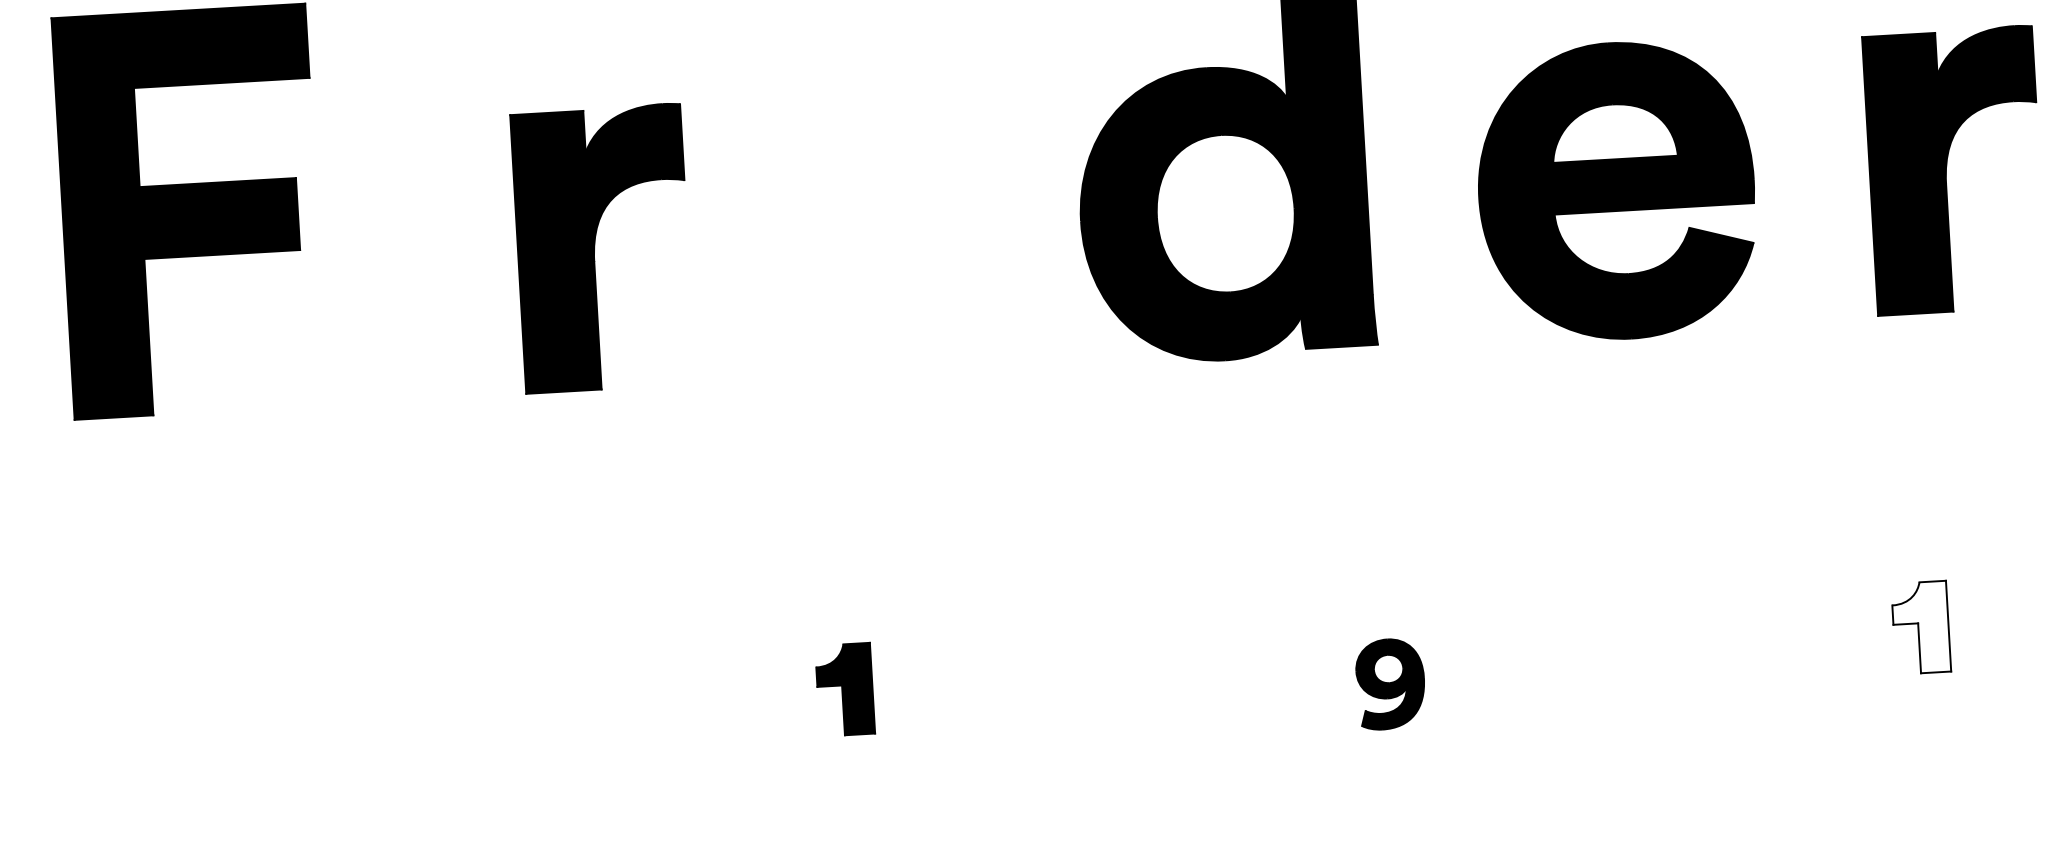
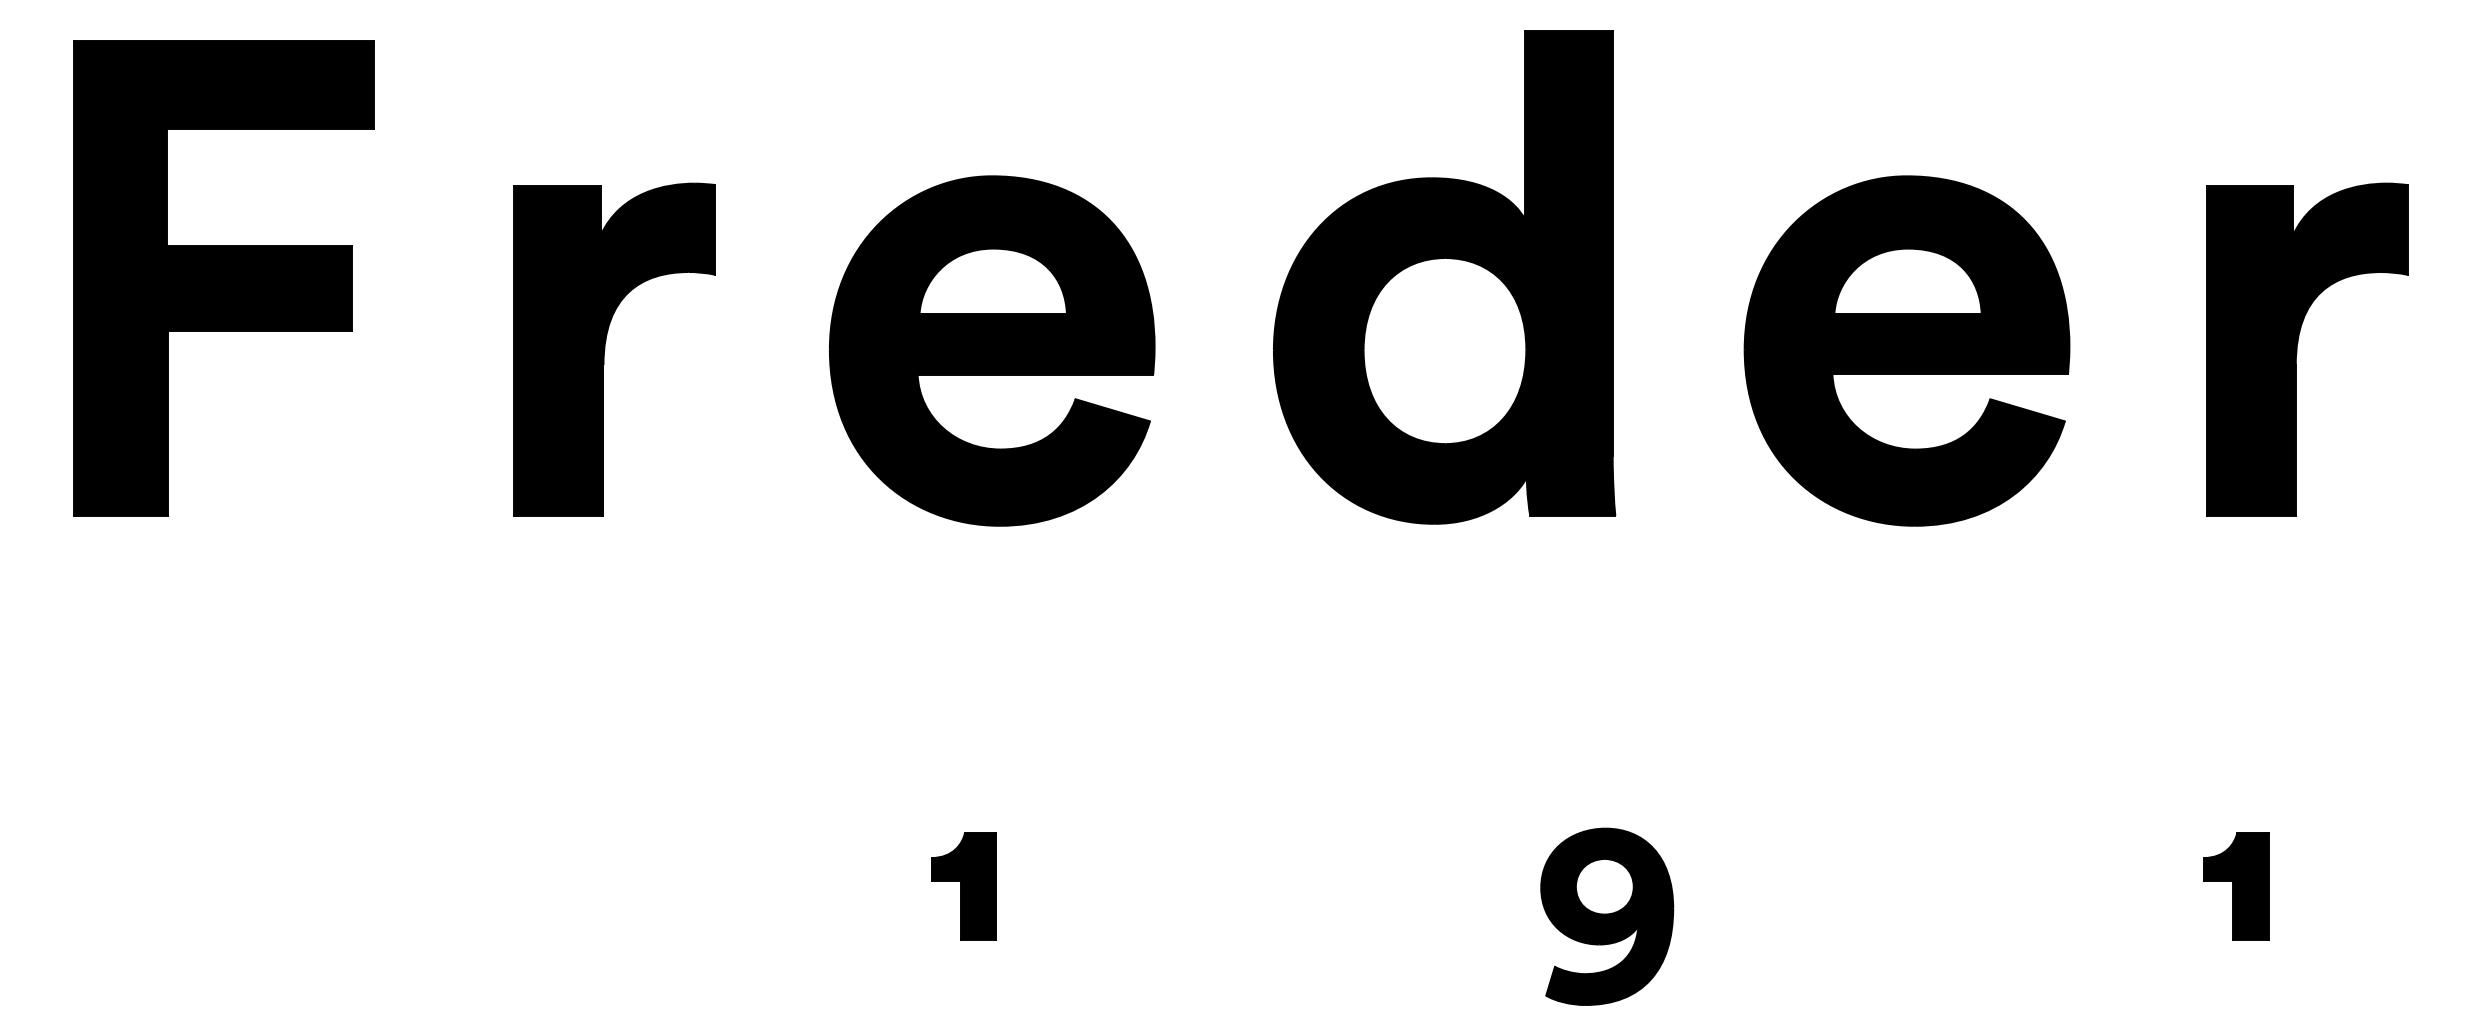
part: (843, 235) -> (992, 350), added
part: (595, 248) -> (605, 349), moved
fill: (1920, 627) -> (2235, 885), added
part: (1390, 684) -> (1607, 916), size x1.67

